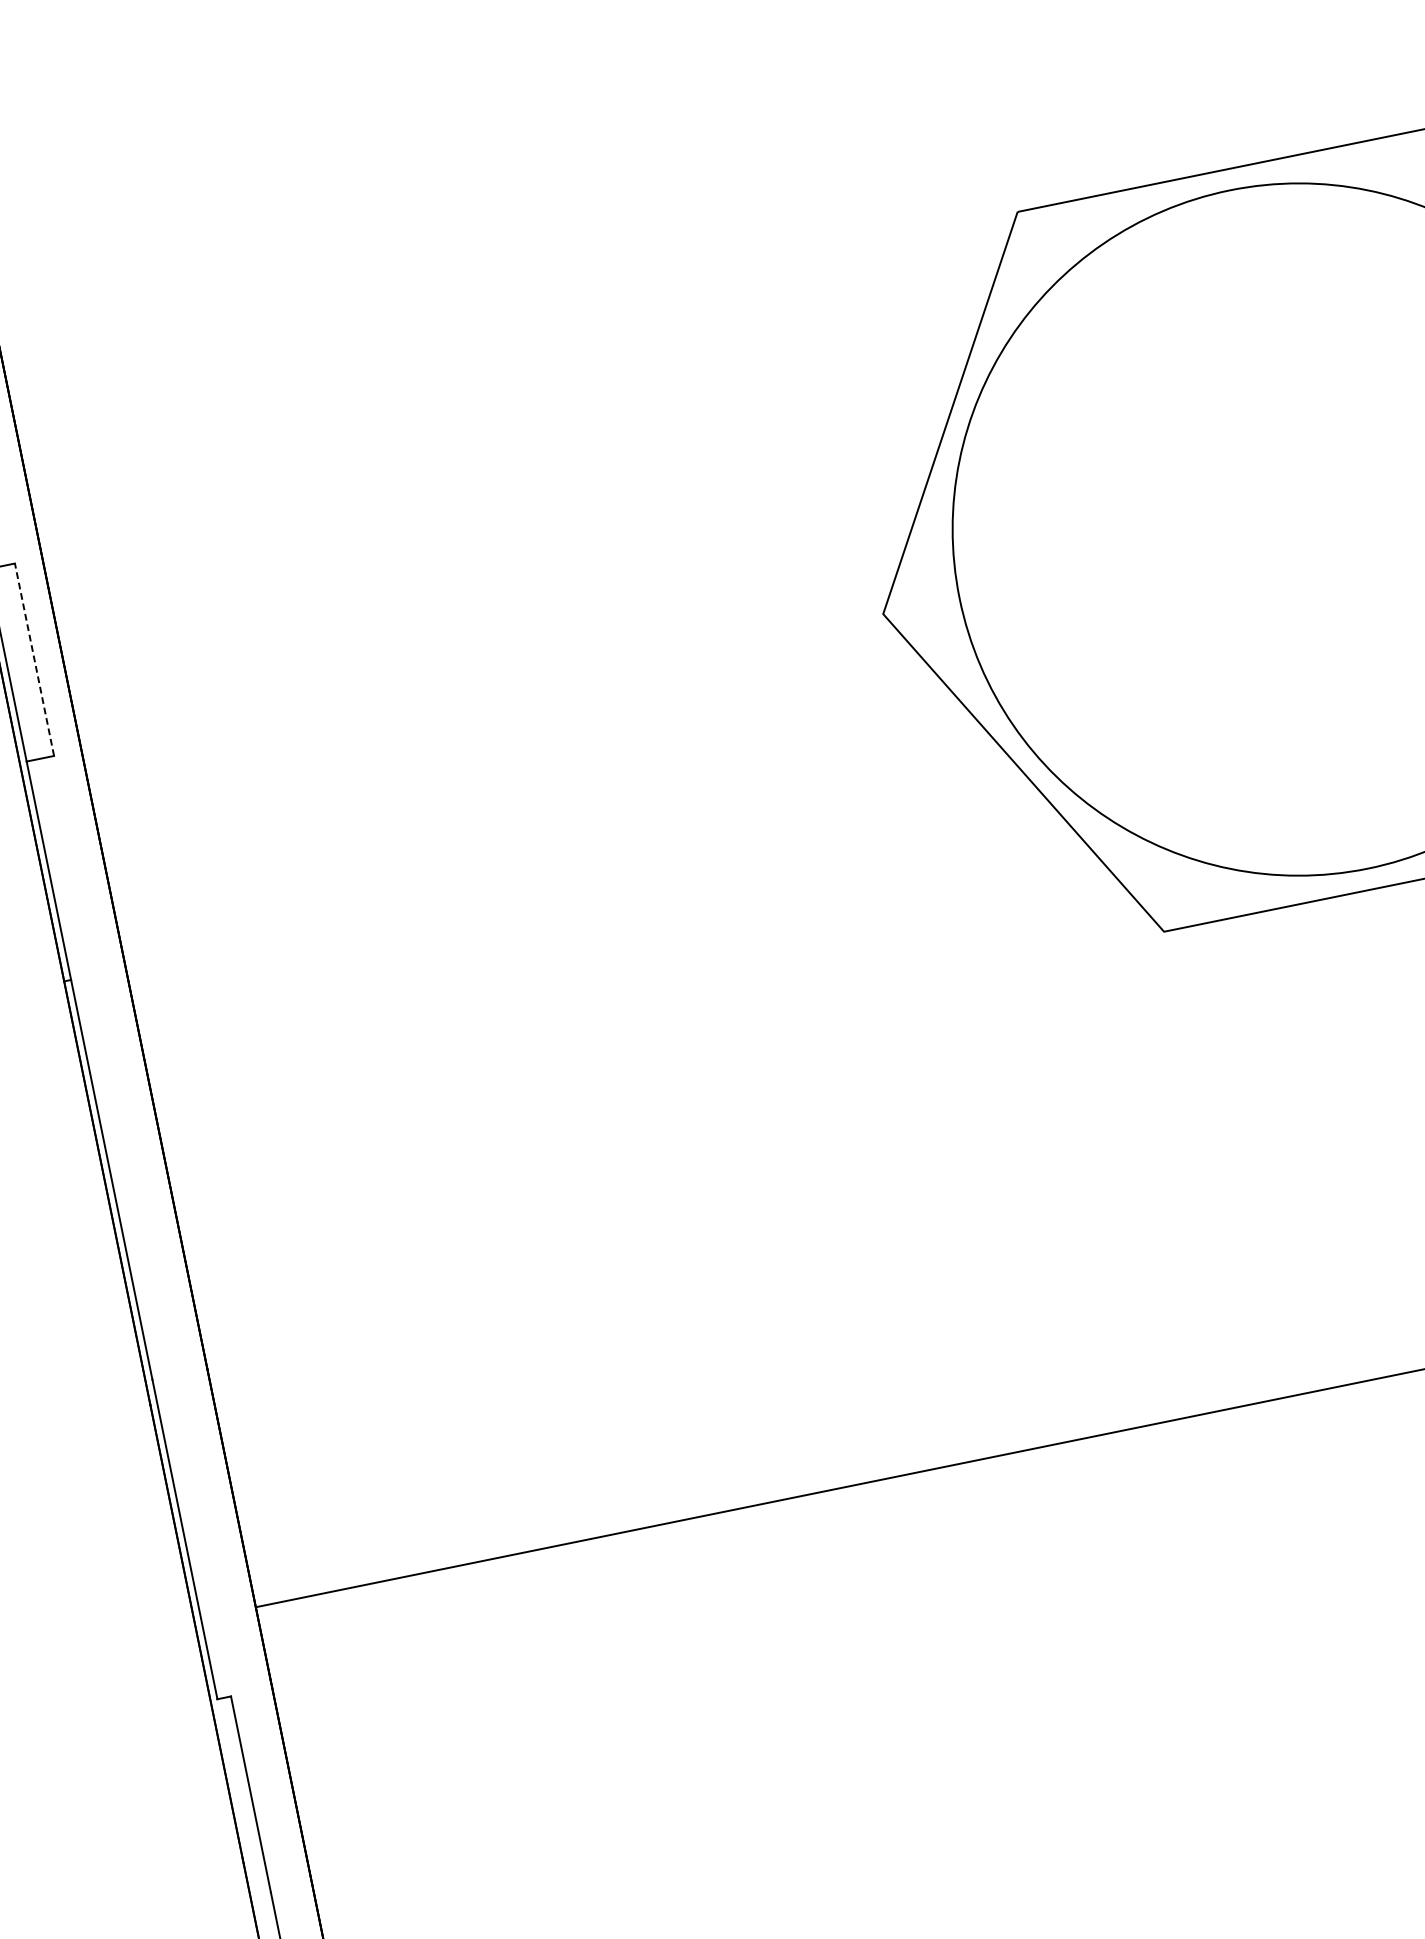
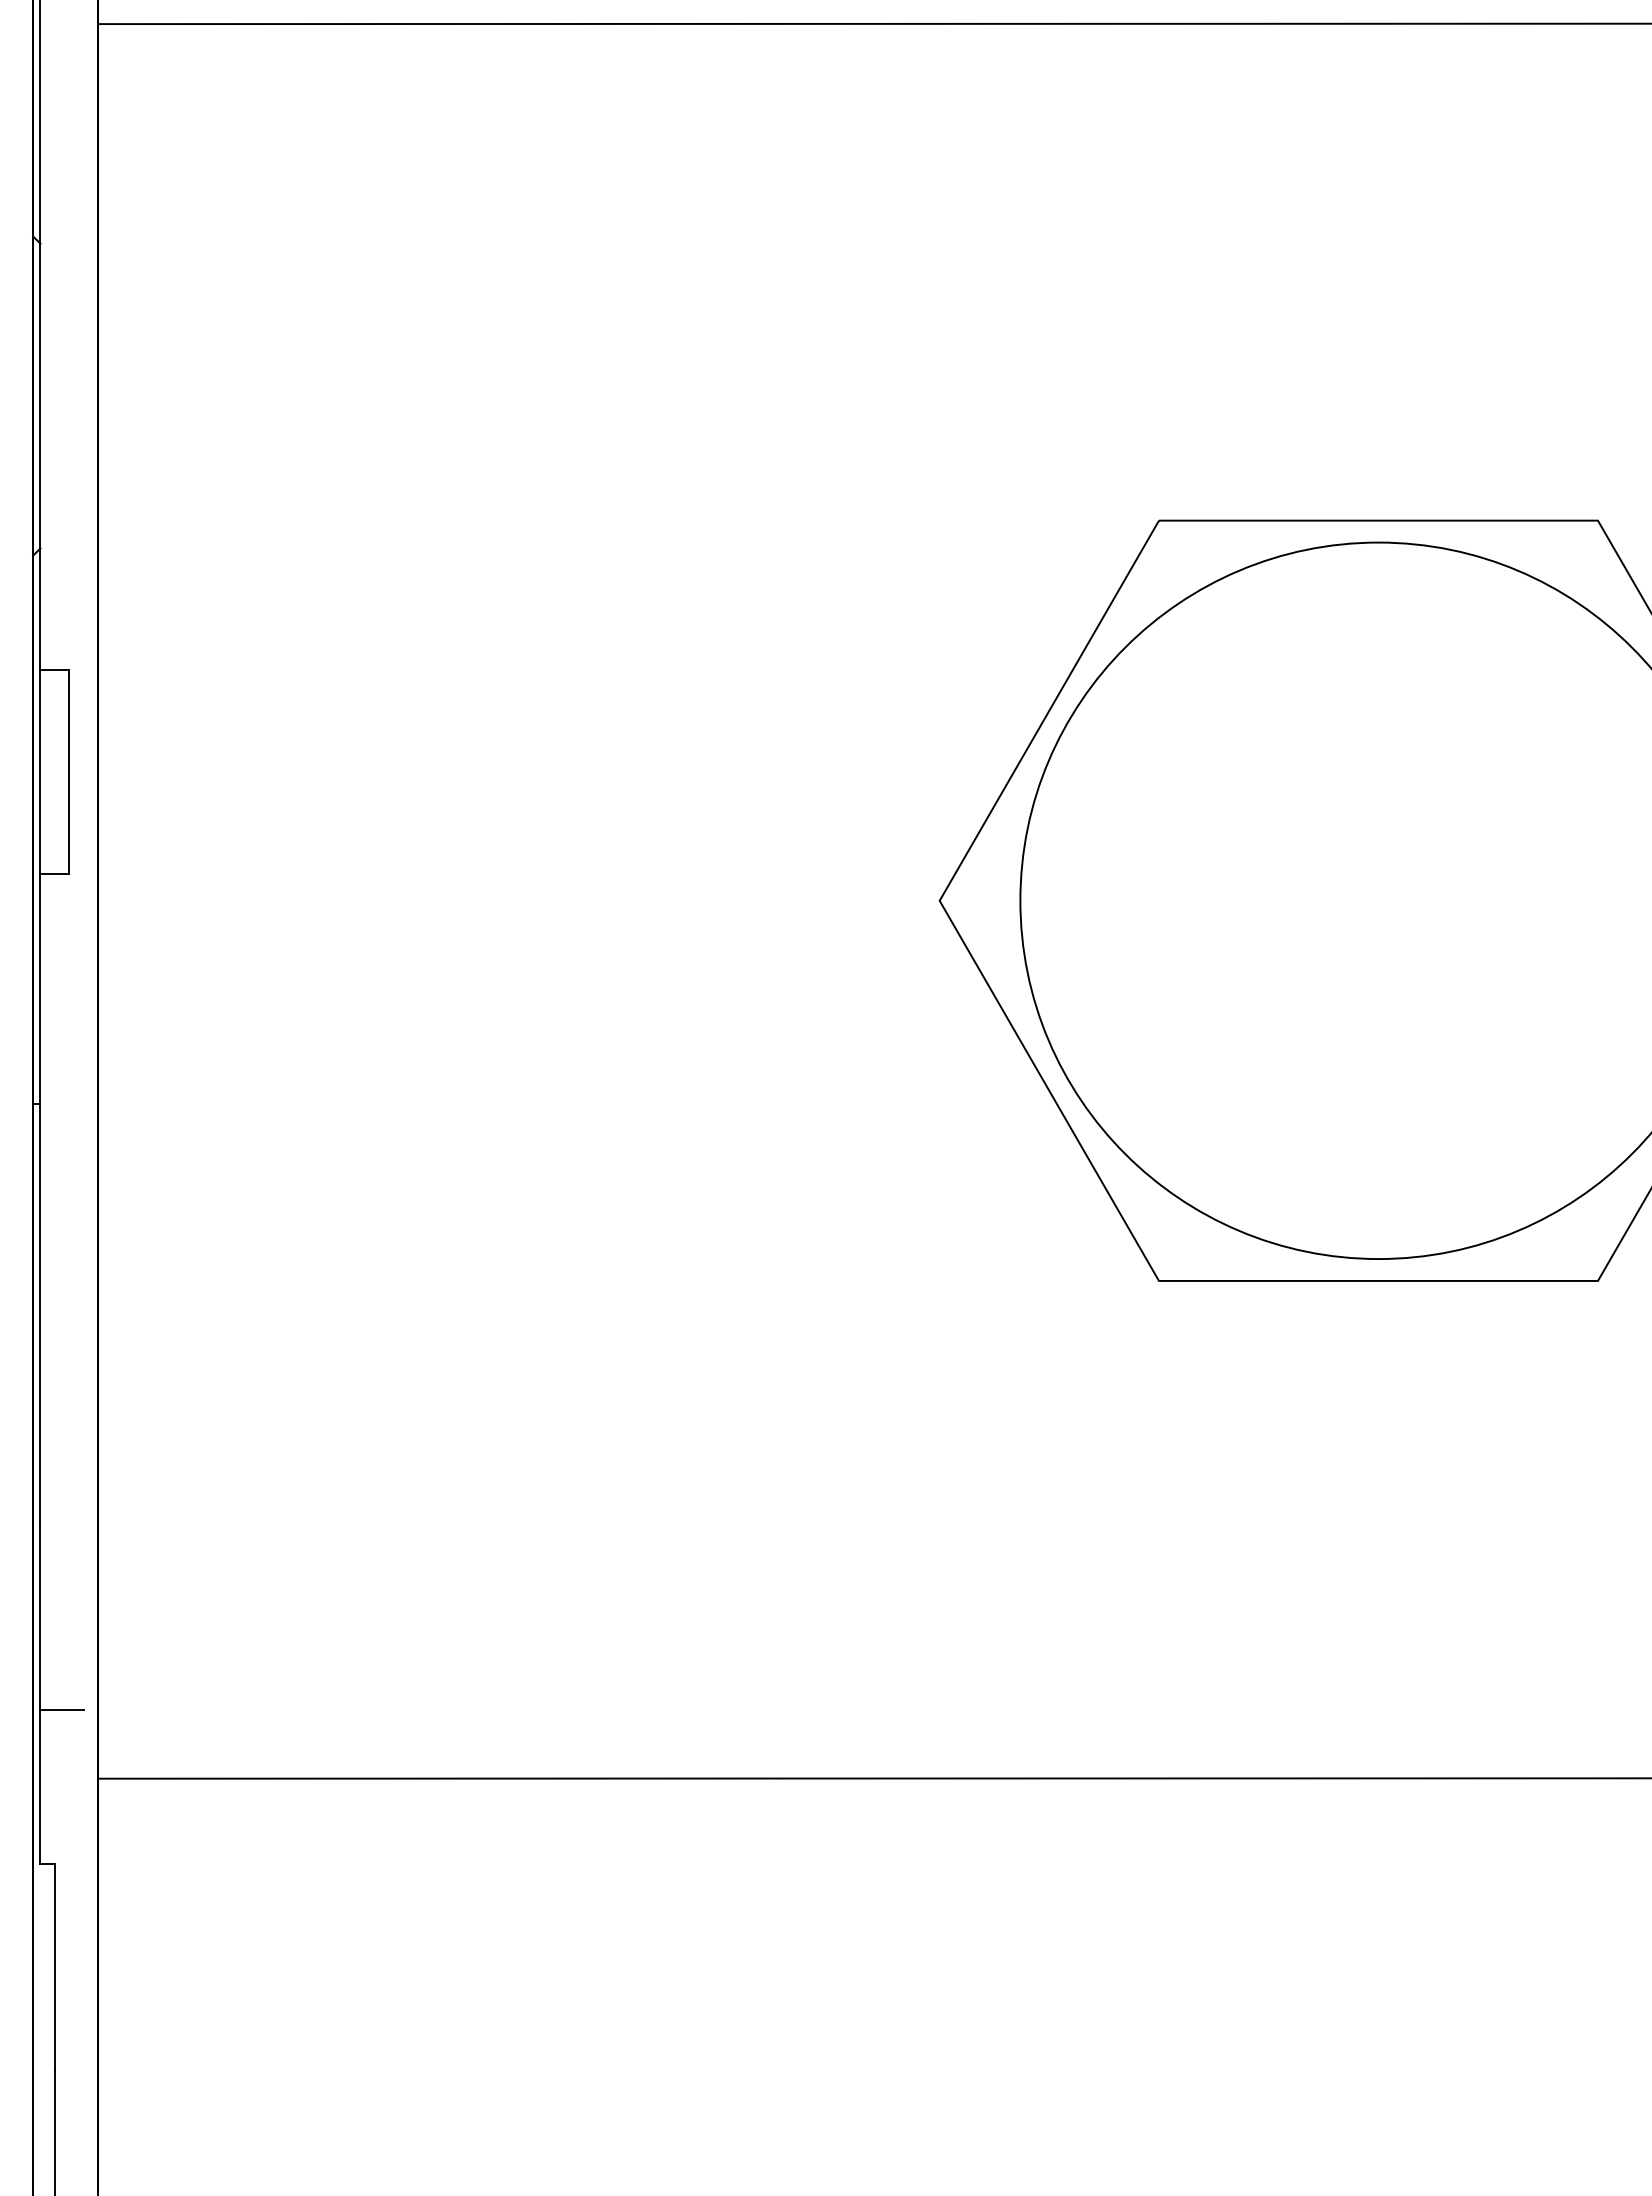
line: (34, 660) -> (69, 772), dashed -> solid
line: (207, 1549) -> (61, 1710), added

